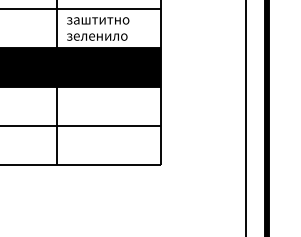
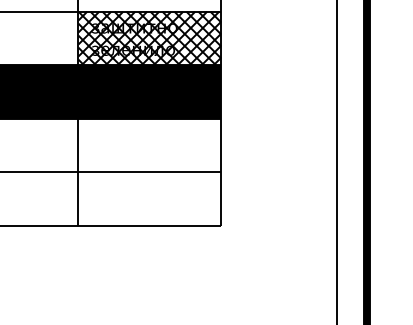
hatch: (108, 28) -> (149, 38), added

